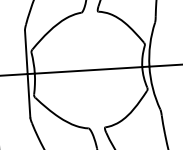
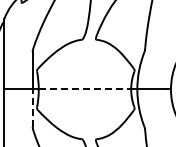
line: (89, 70) -> (85, 89), solid -> dashed
line: (28, 96) -> (32, 108), solid -> dashed

